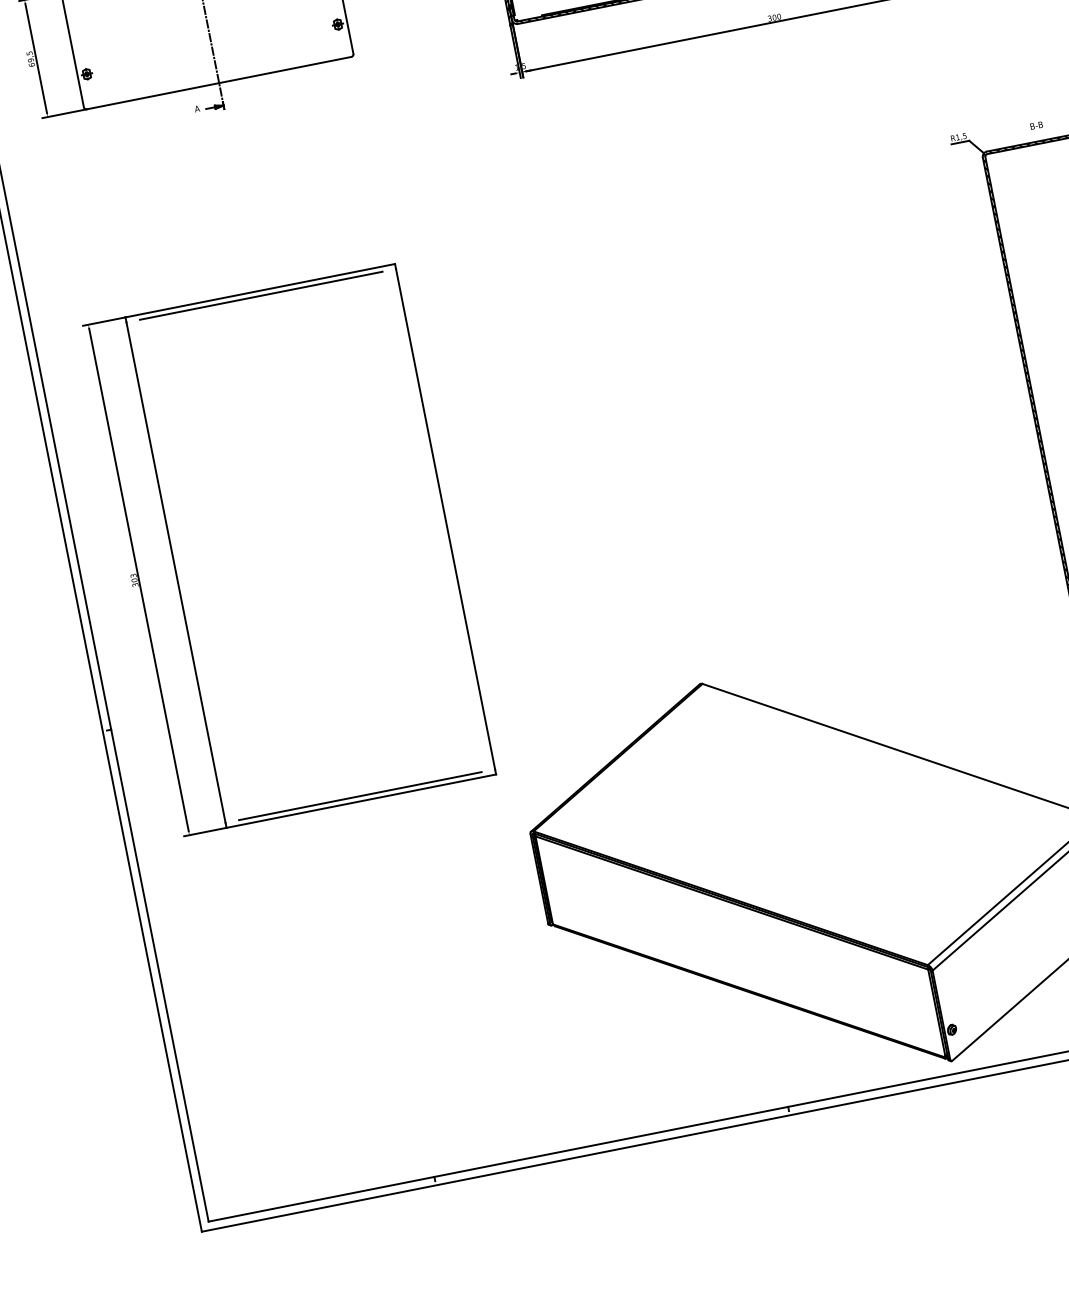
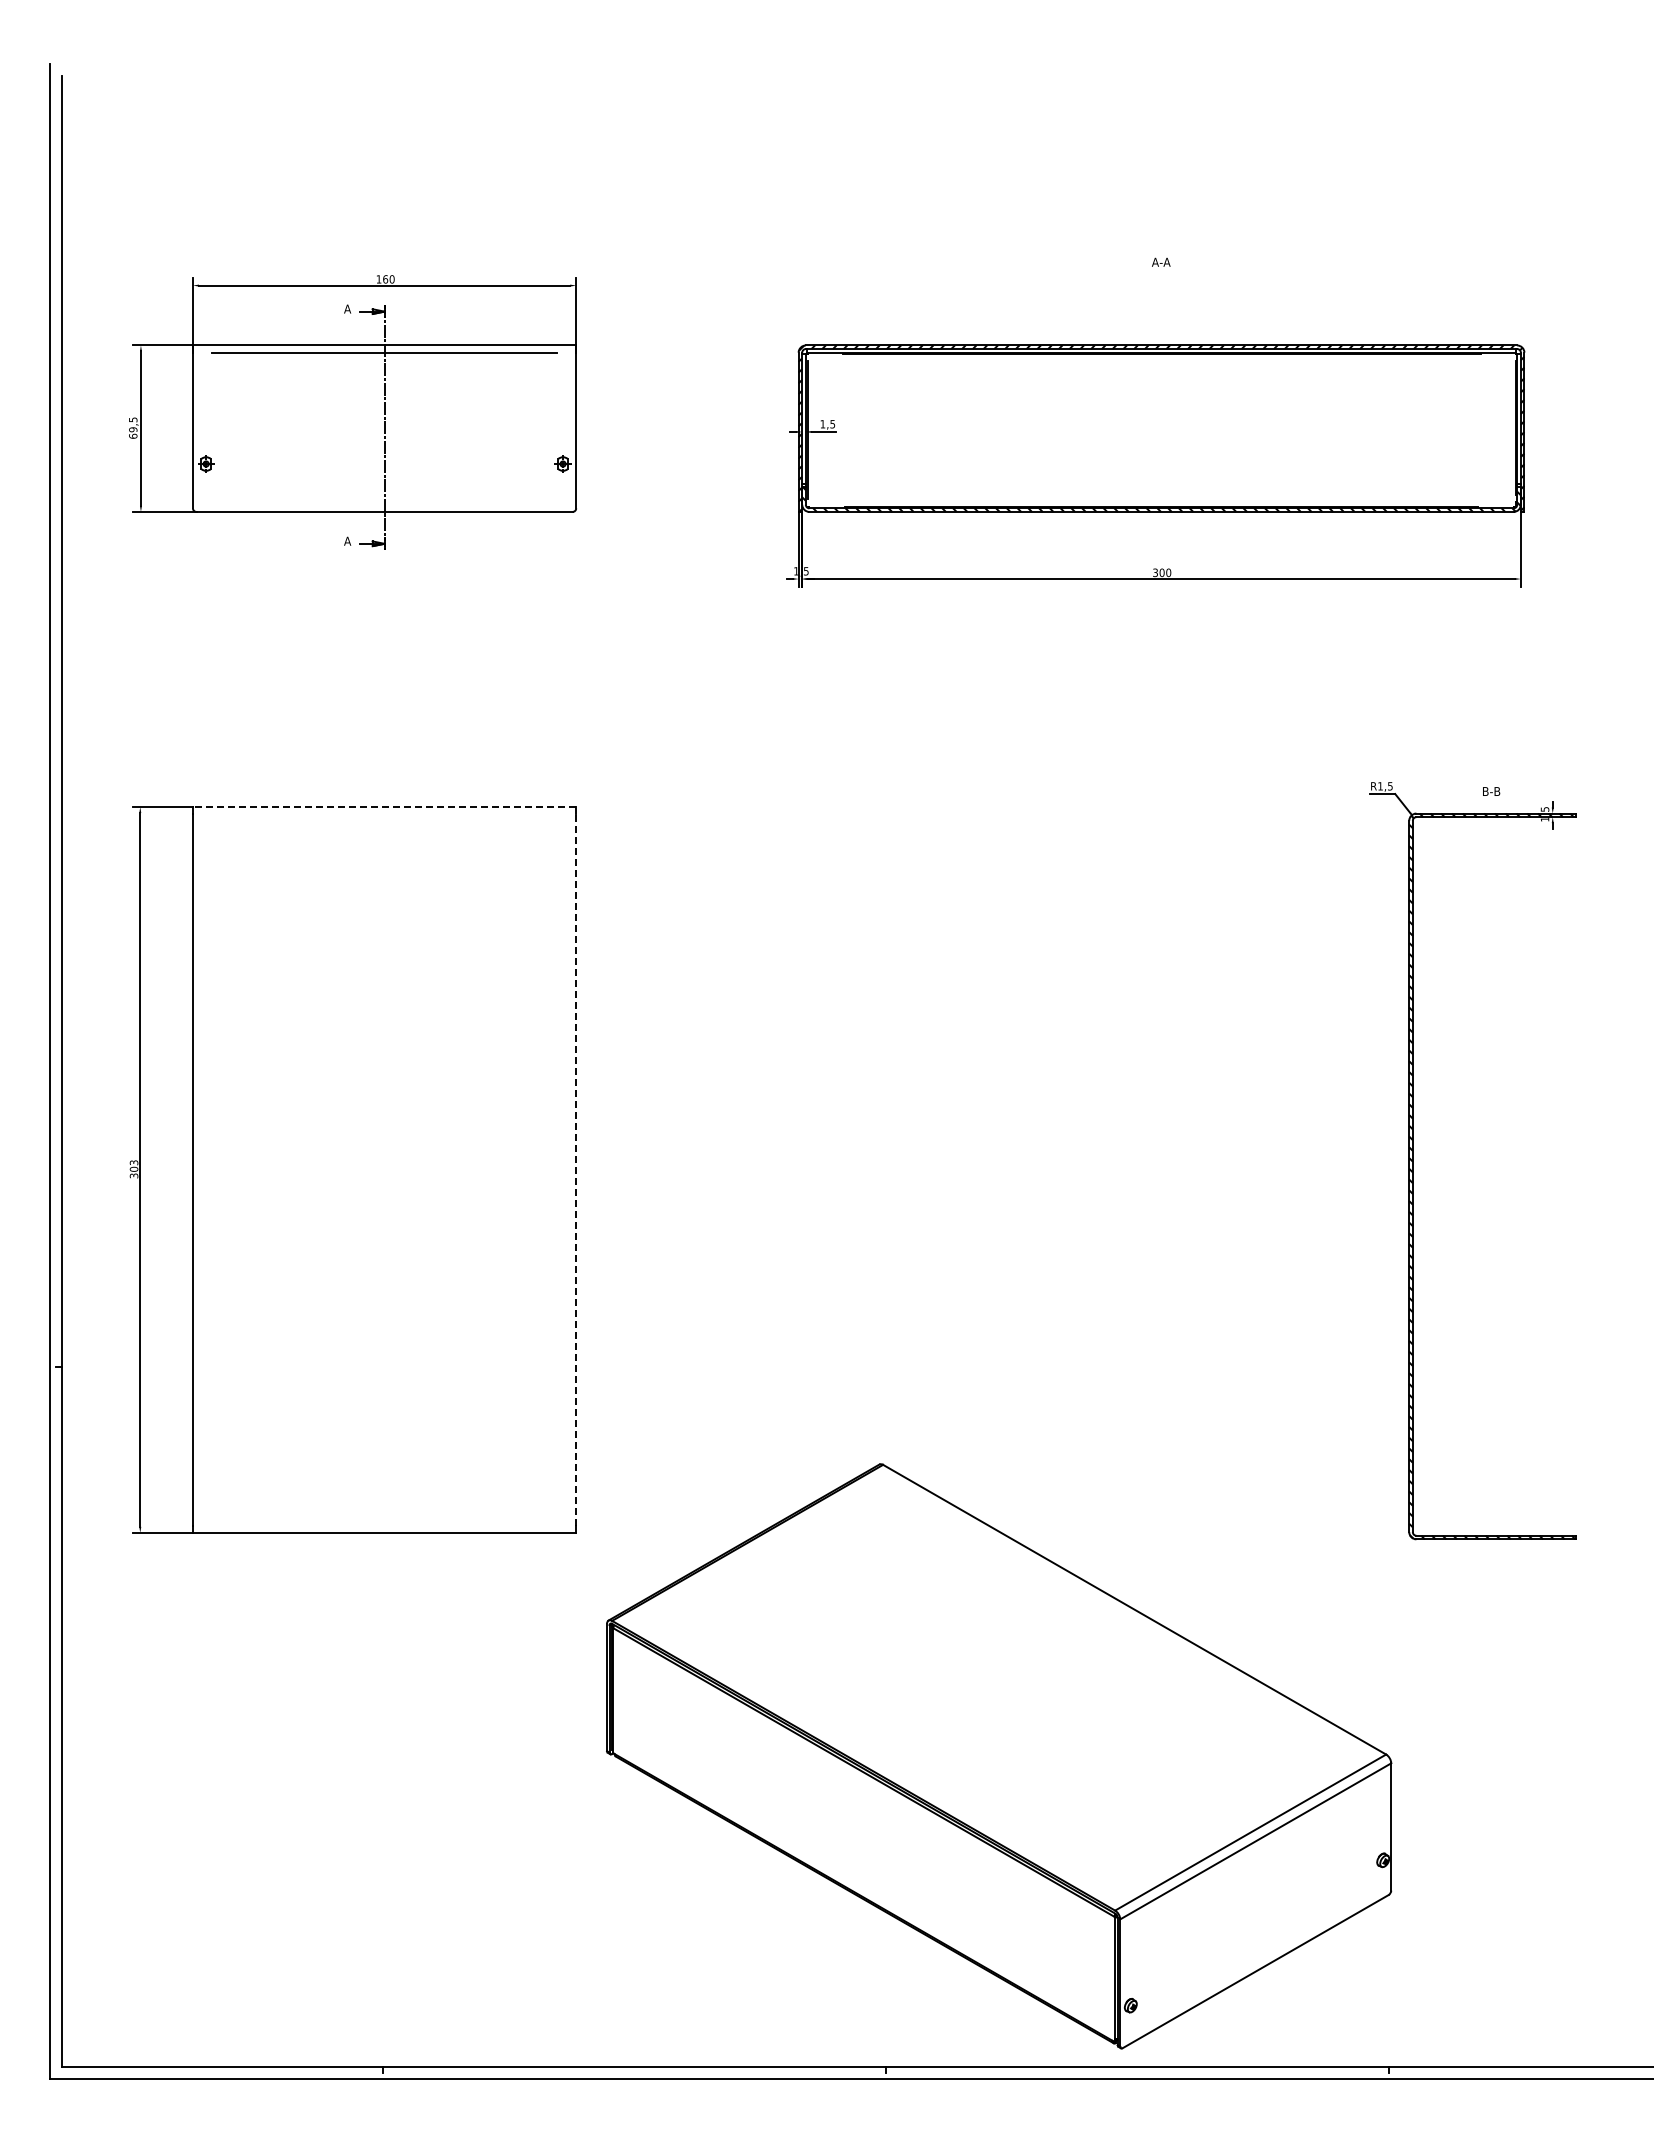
line: (260, 291) -> (384, 807), solid -> dashed
line: (261, 295) -> (384, 814), removed
line: (445, 518) -> (576, 1169), solid -> dashed
line: (360, 796) -> (384, 1525), removed

